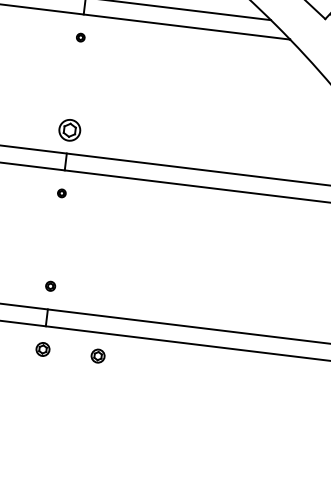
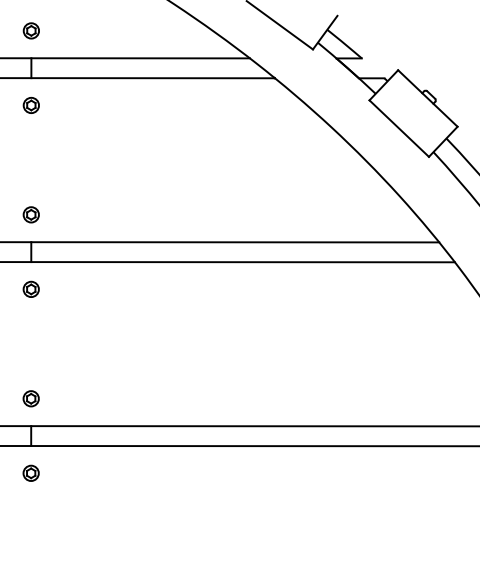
part: (80, 37) -> (30, 105), size x1.67
part: (68, 129) -> (30, 214), size x0.62
part: (61, 192) -> (30, 288), size x1.67
part: (50, 285) -> (30, 398), size x1.43
part: (97, 355) -> (95, 472), removed

